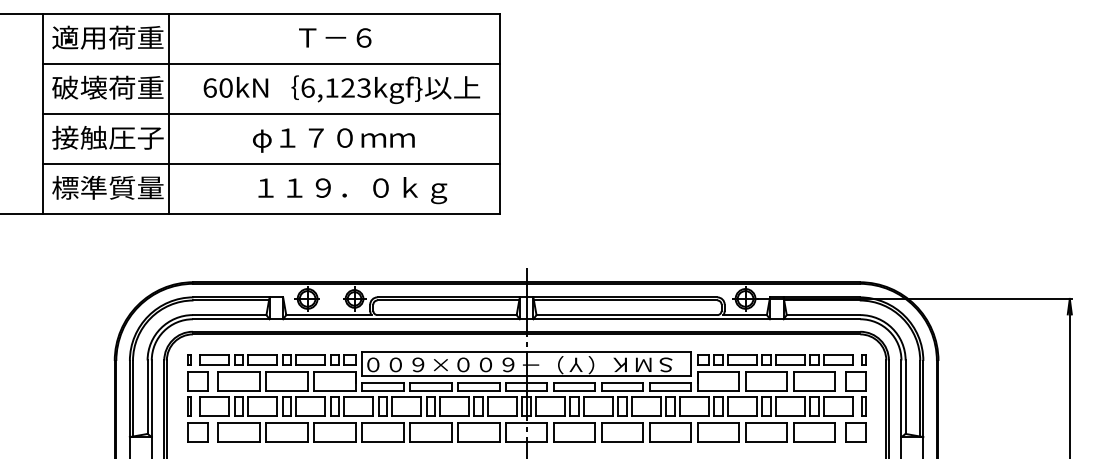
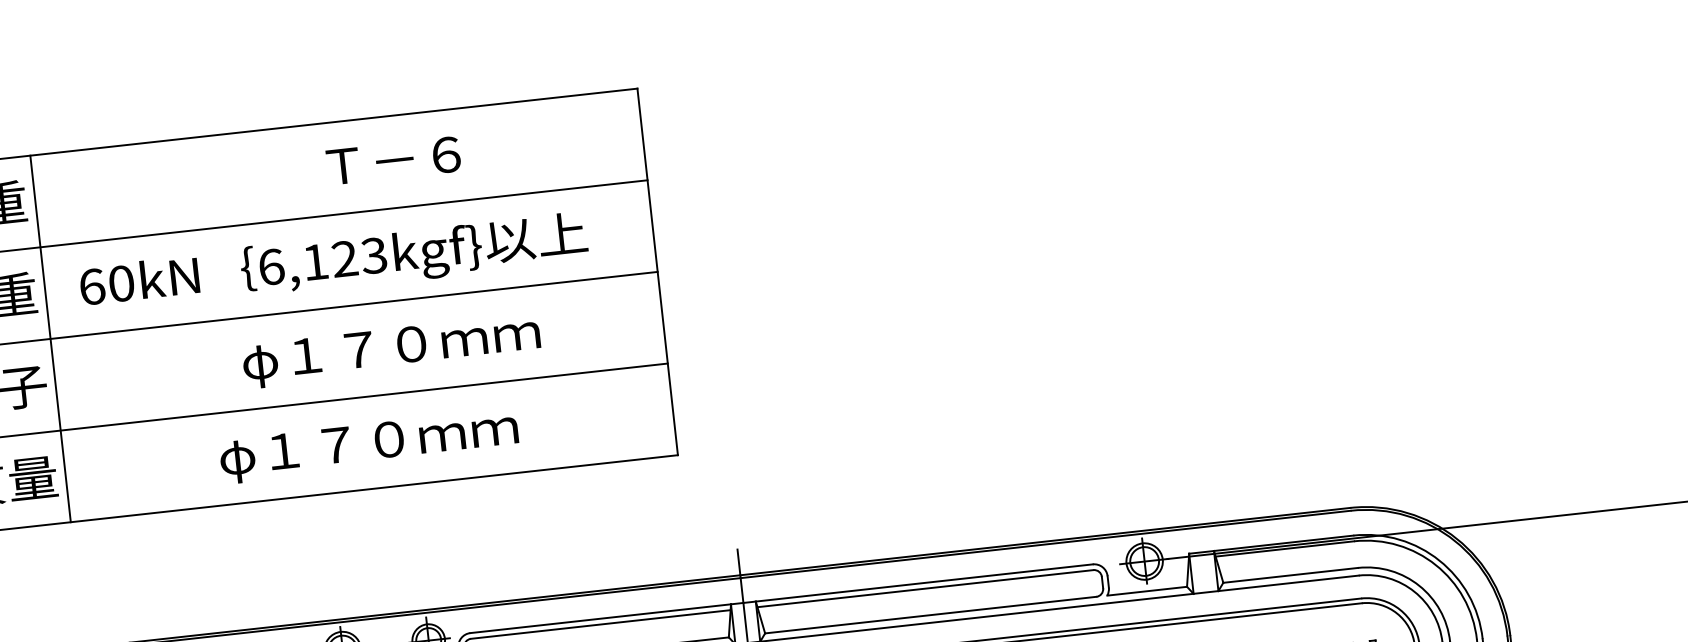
text: (335, 37) -> (394, 159), moved
text: (341, 89) -> (333, 262), moved
text: (333, 140) -> (391, 351), moved
text: (350, 190) -> (399, 442), １１９．０ｋｇ -> φ１７０ｍｍ

